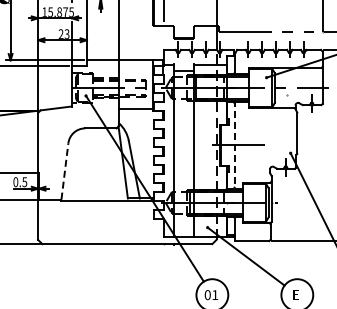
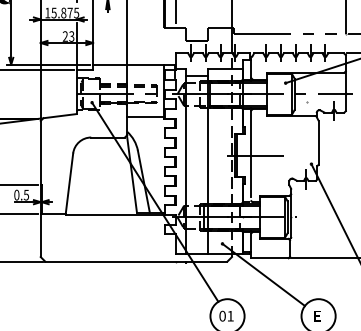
line: (234, 142) -> (251, 152), dashed -> solid
line: (64, 170) -> (69, 182), dashed -> solid

